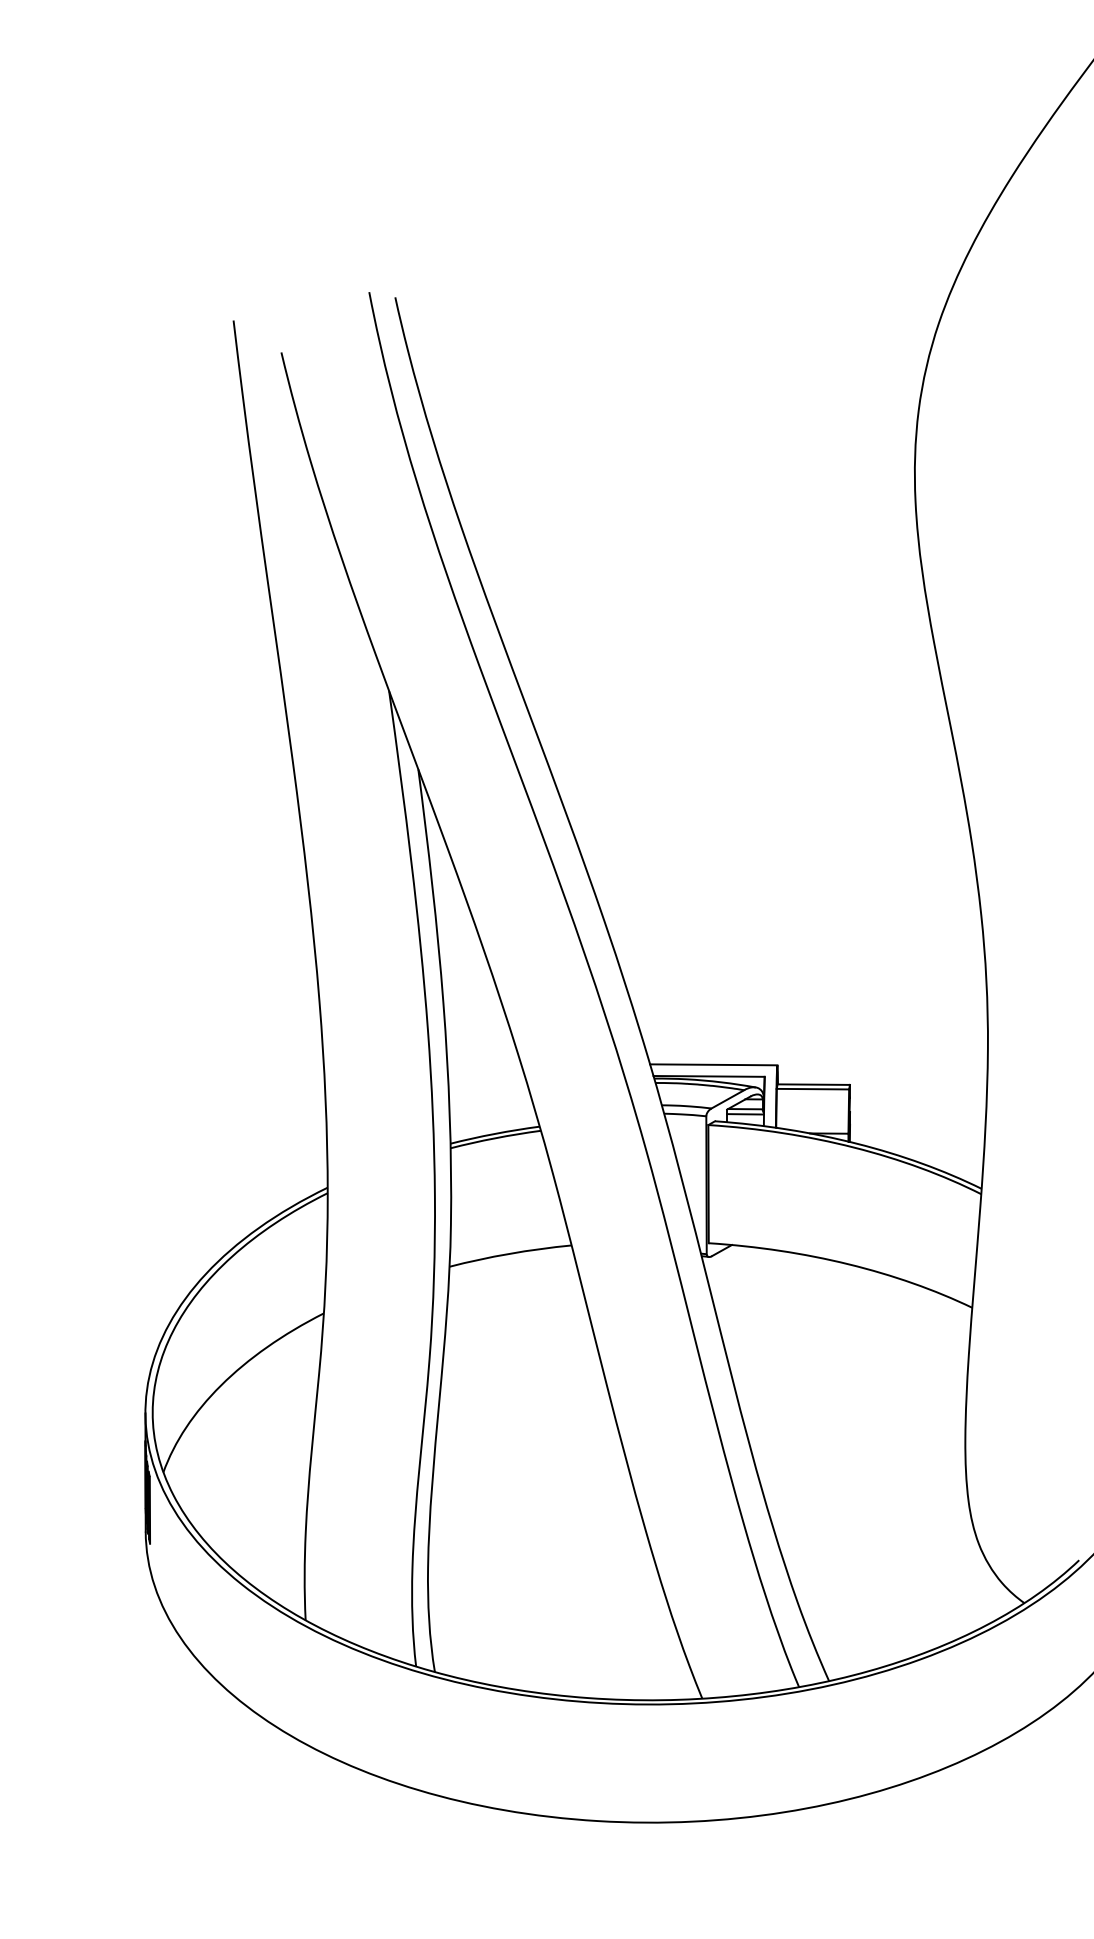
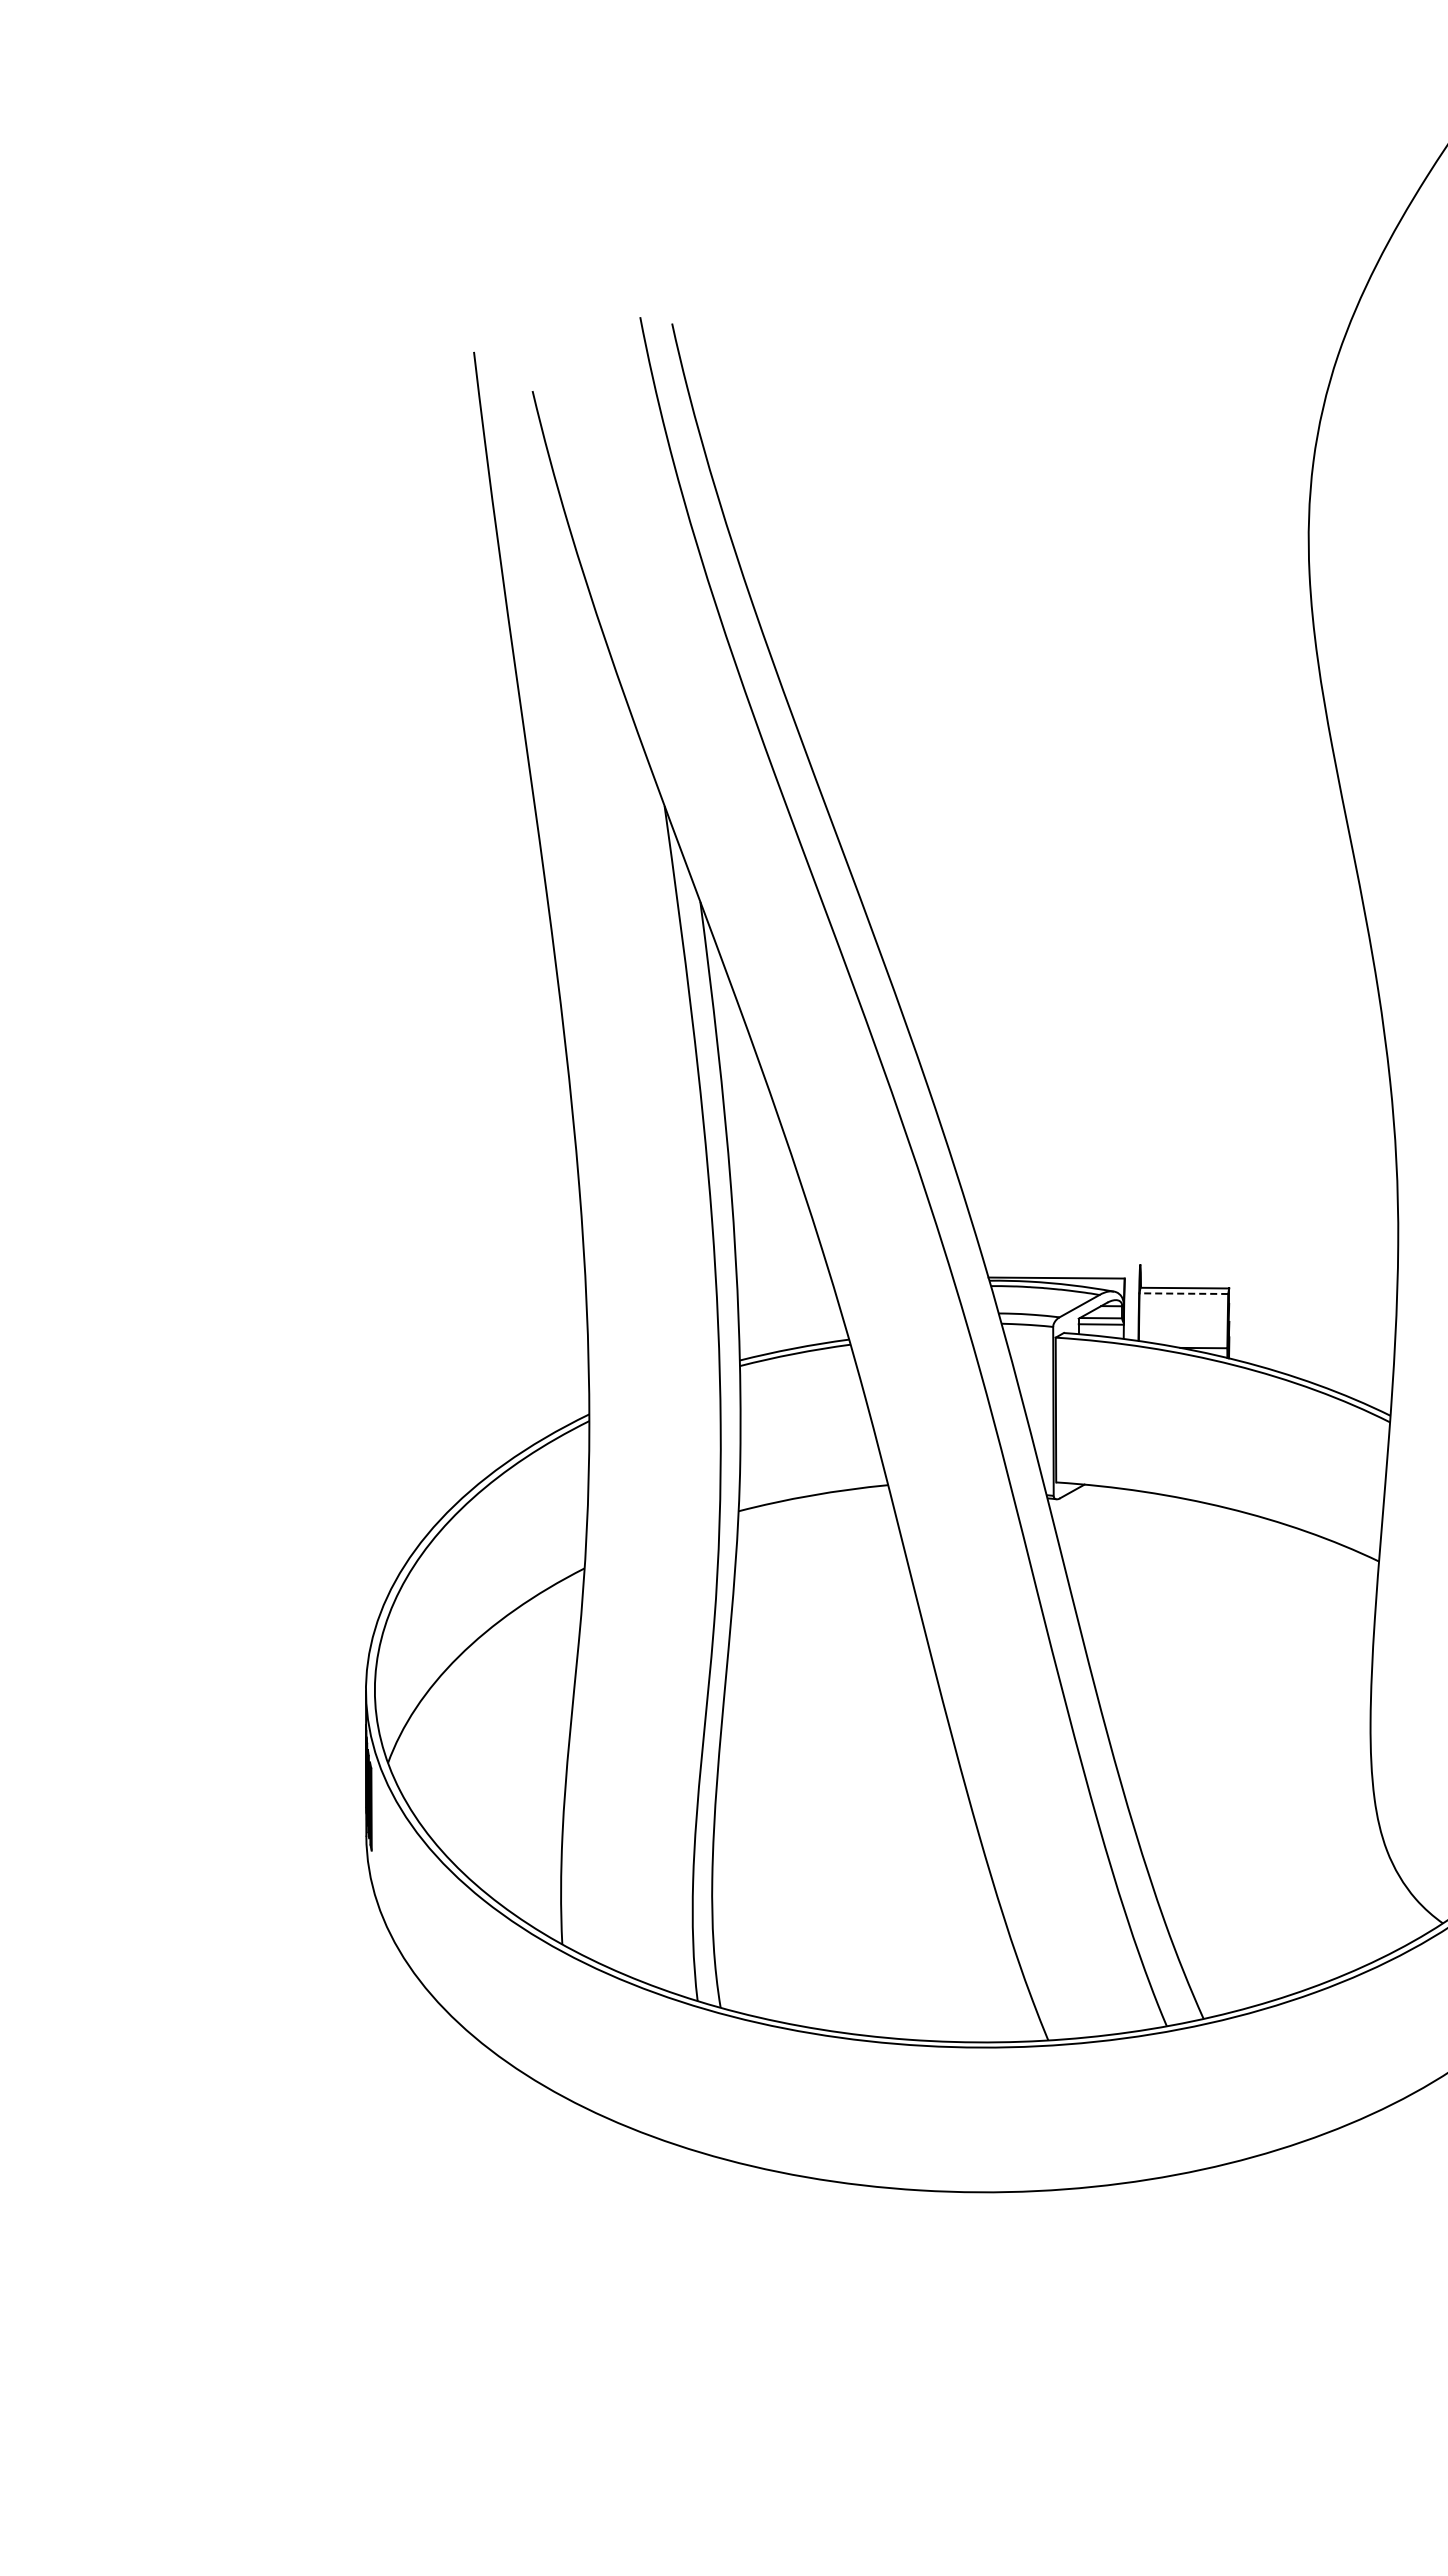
line: (713, 1064) -> (1062, 1263), removed
line: (812, 1089) -> (1183, 1293), solid -> dashed

